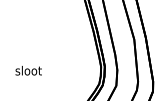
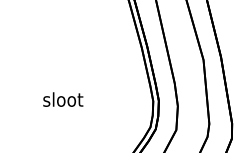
text: (28, 70) -> (62, 99), moved

